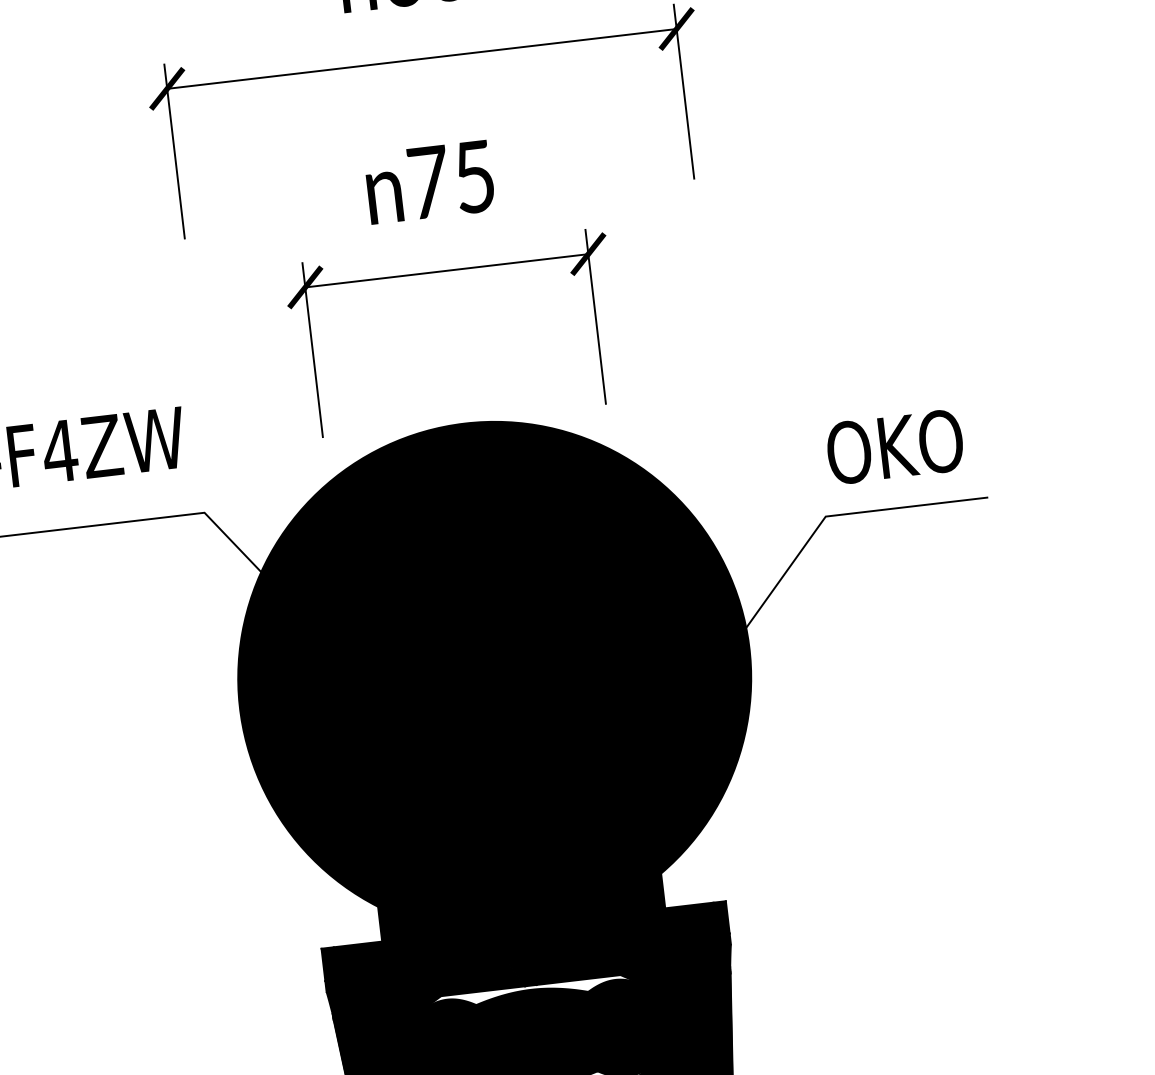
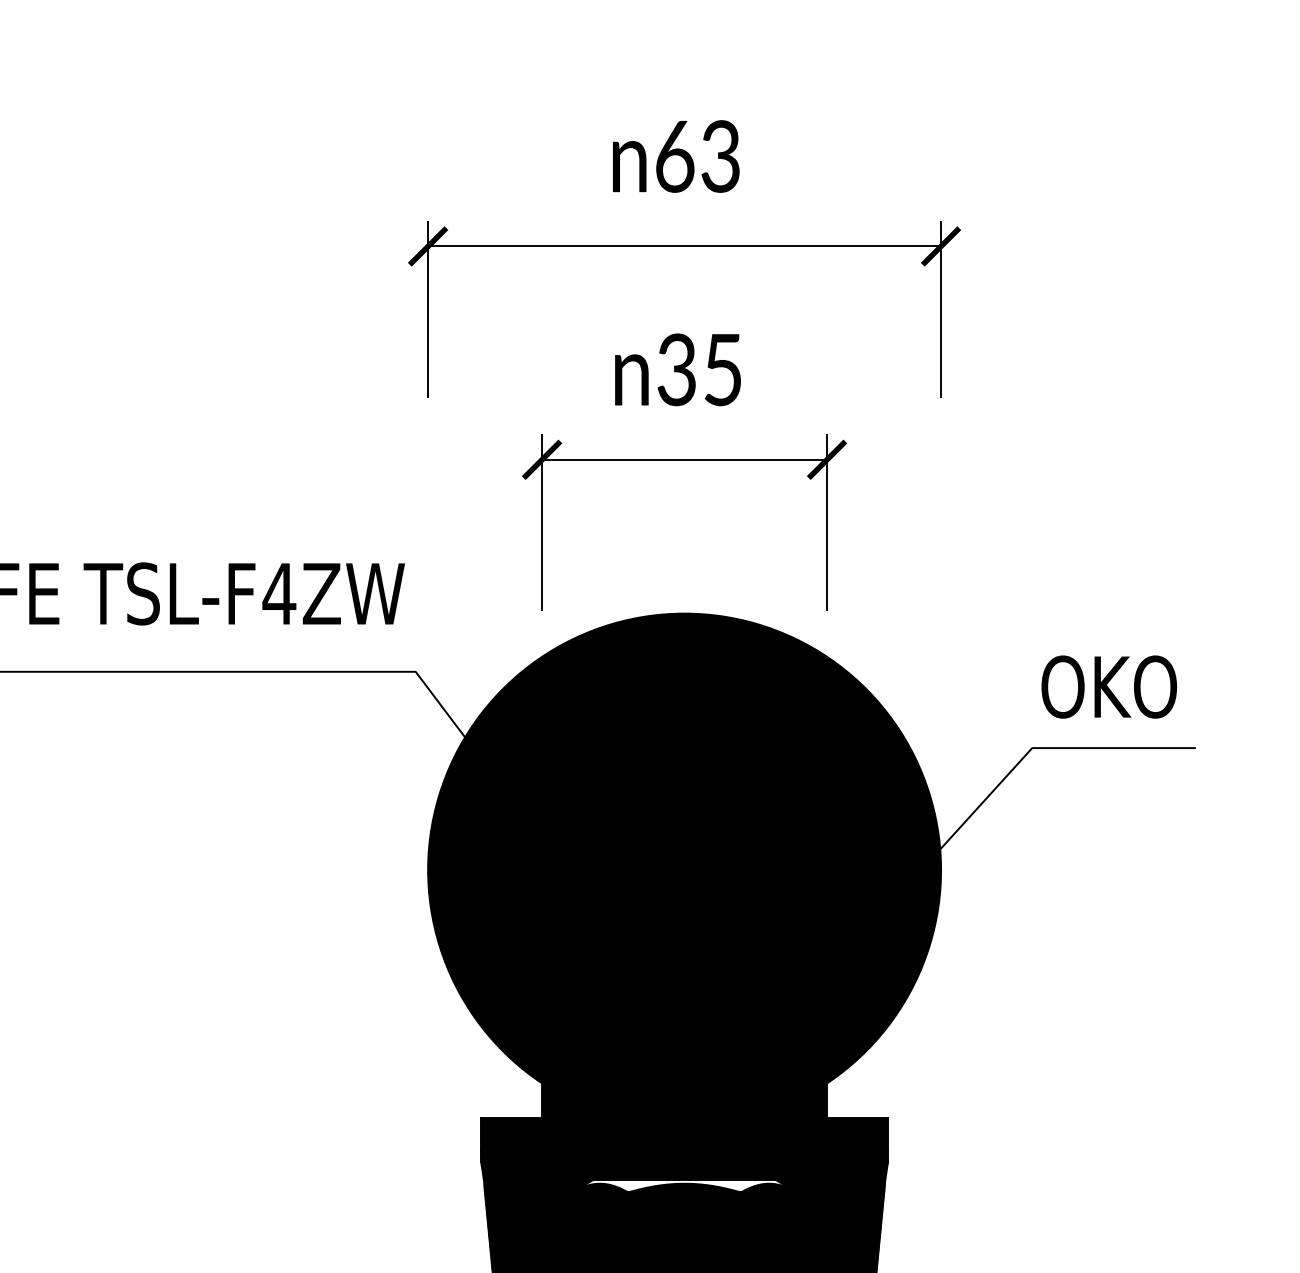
text: (428, 182) -> (676, 369), 75 -> 35

